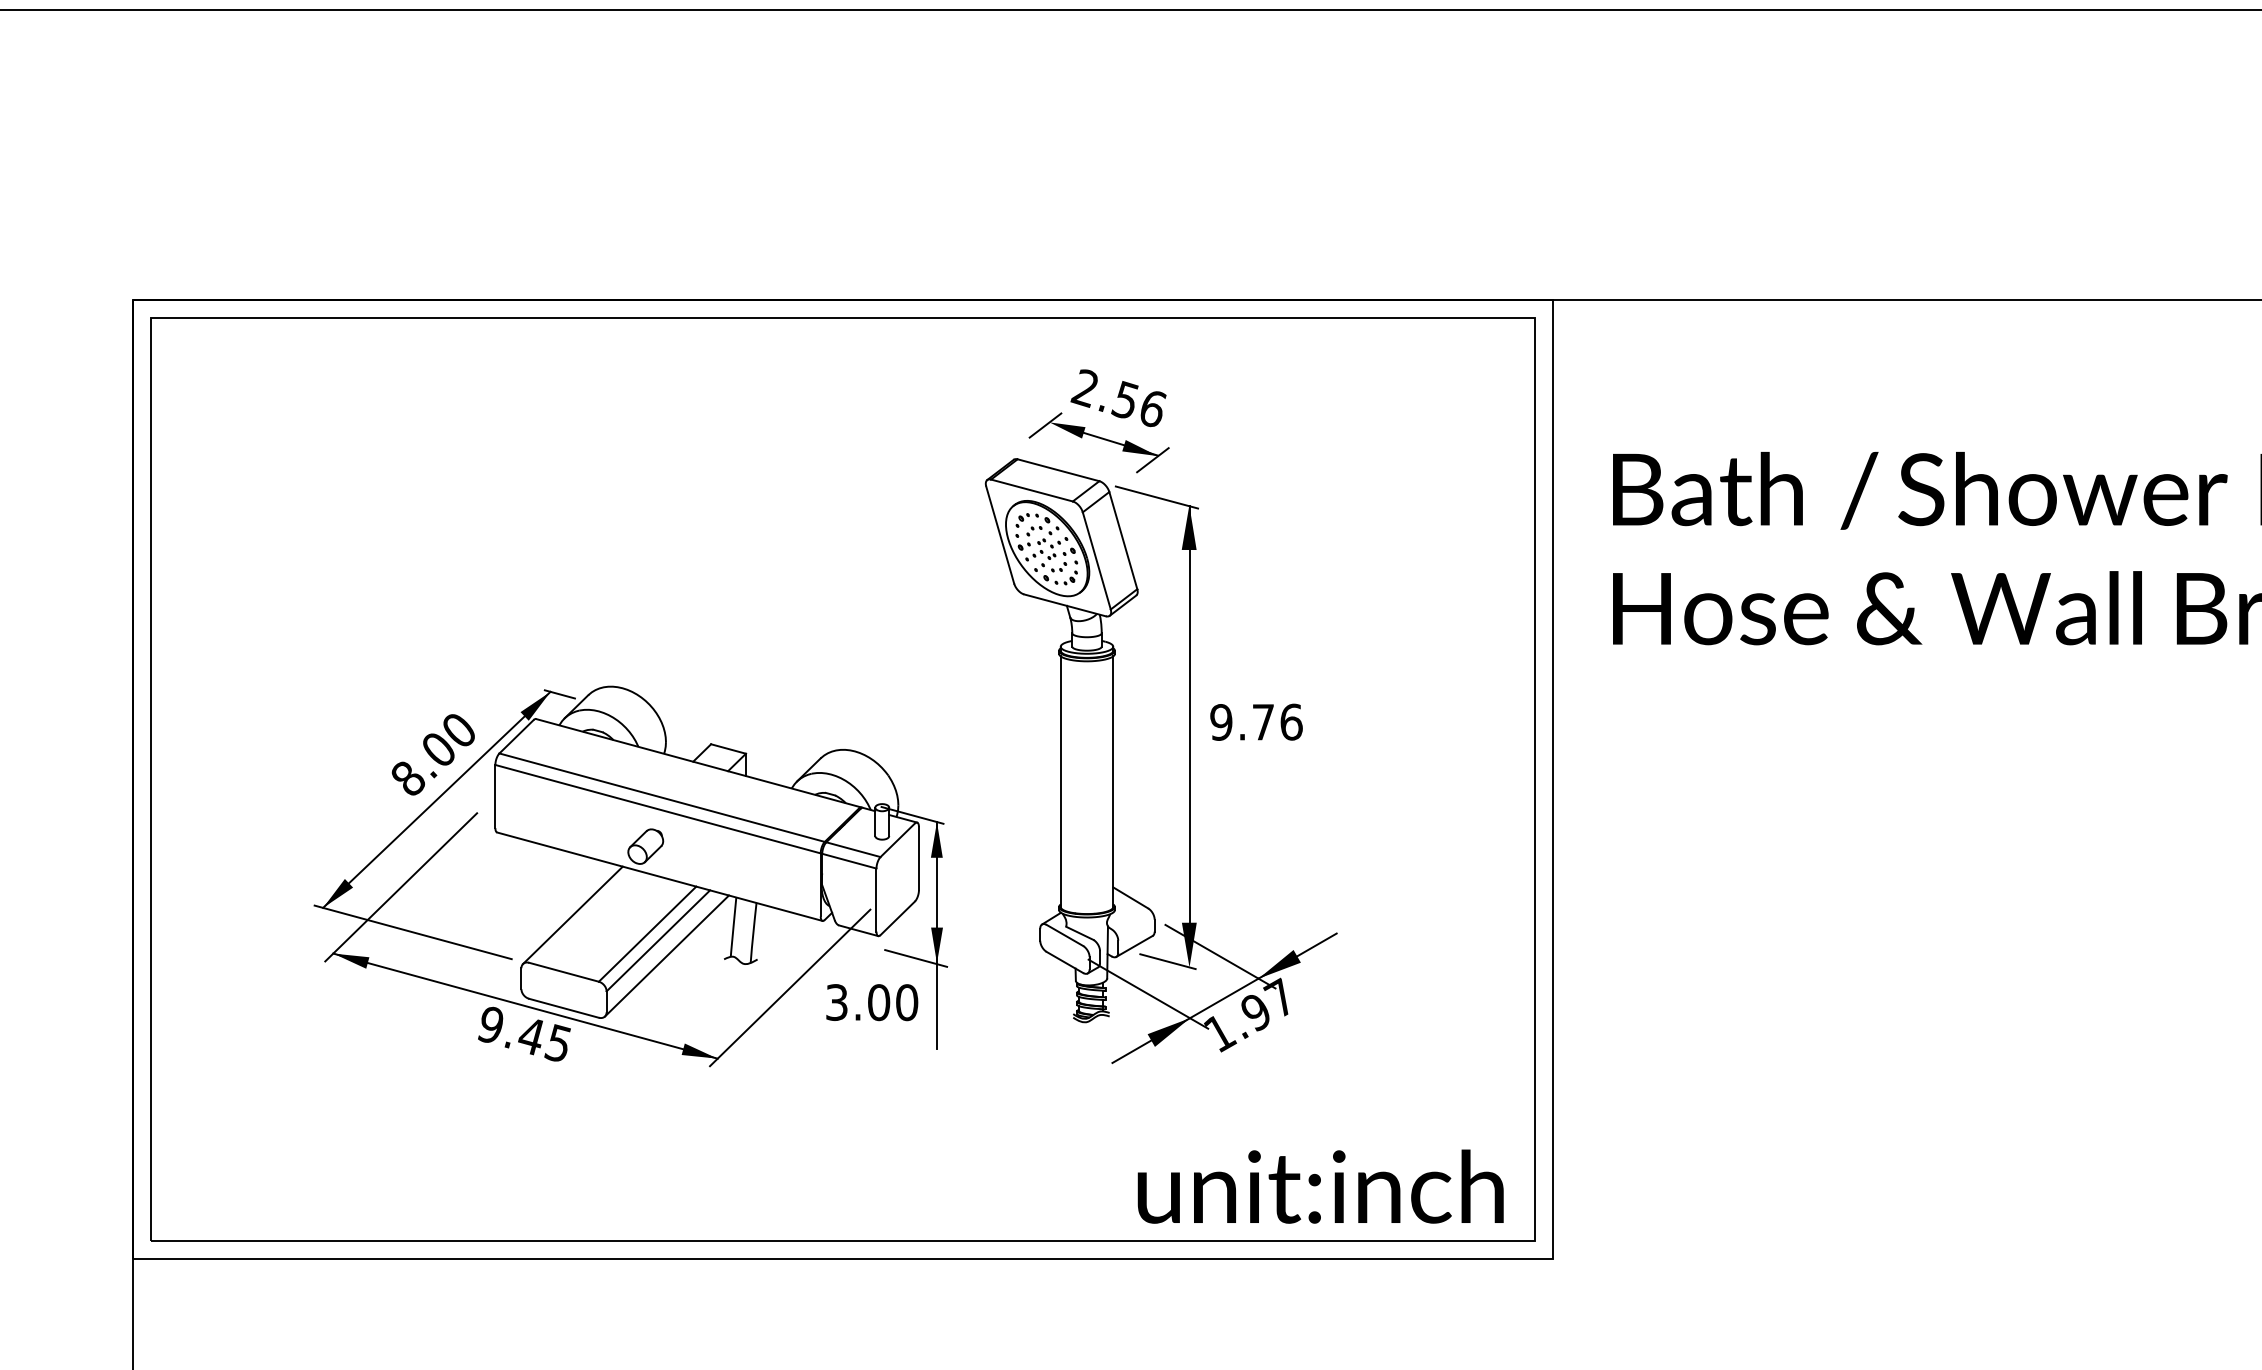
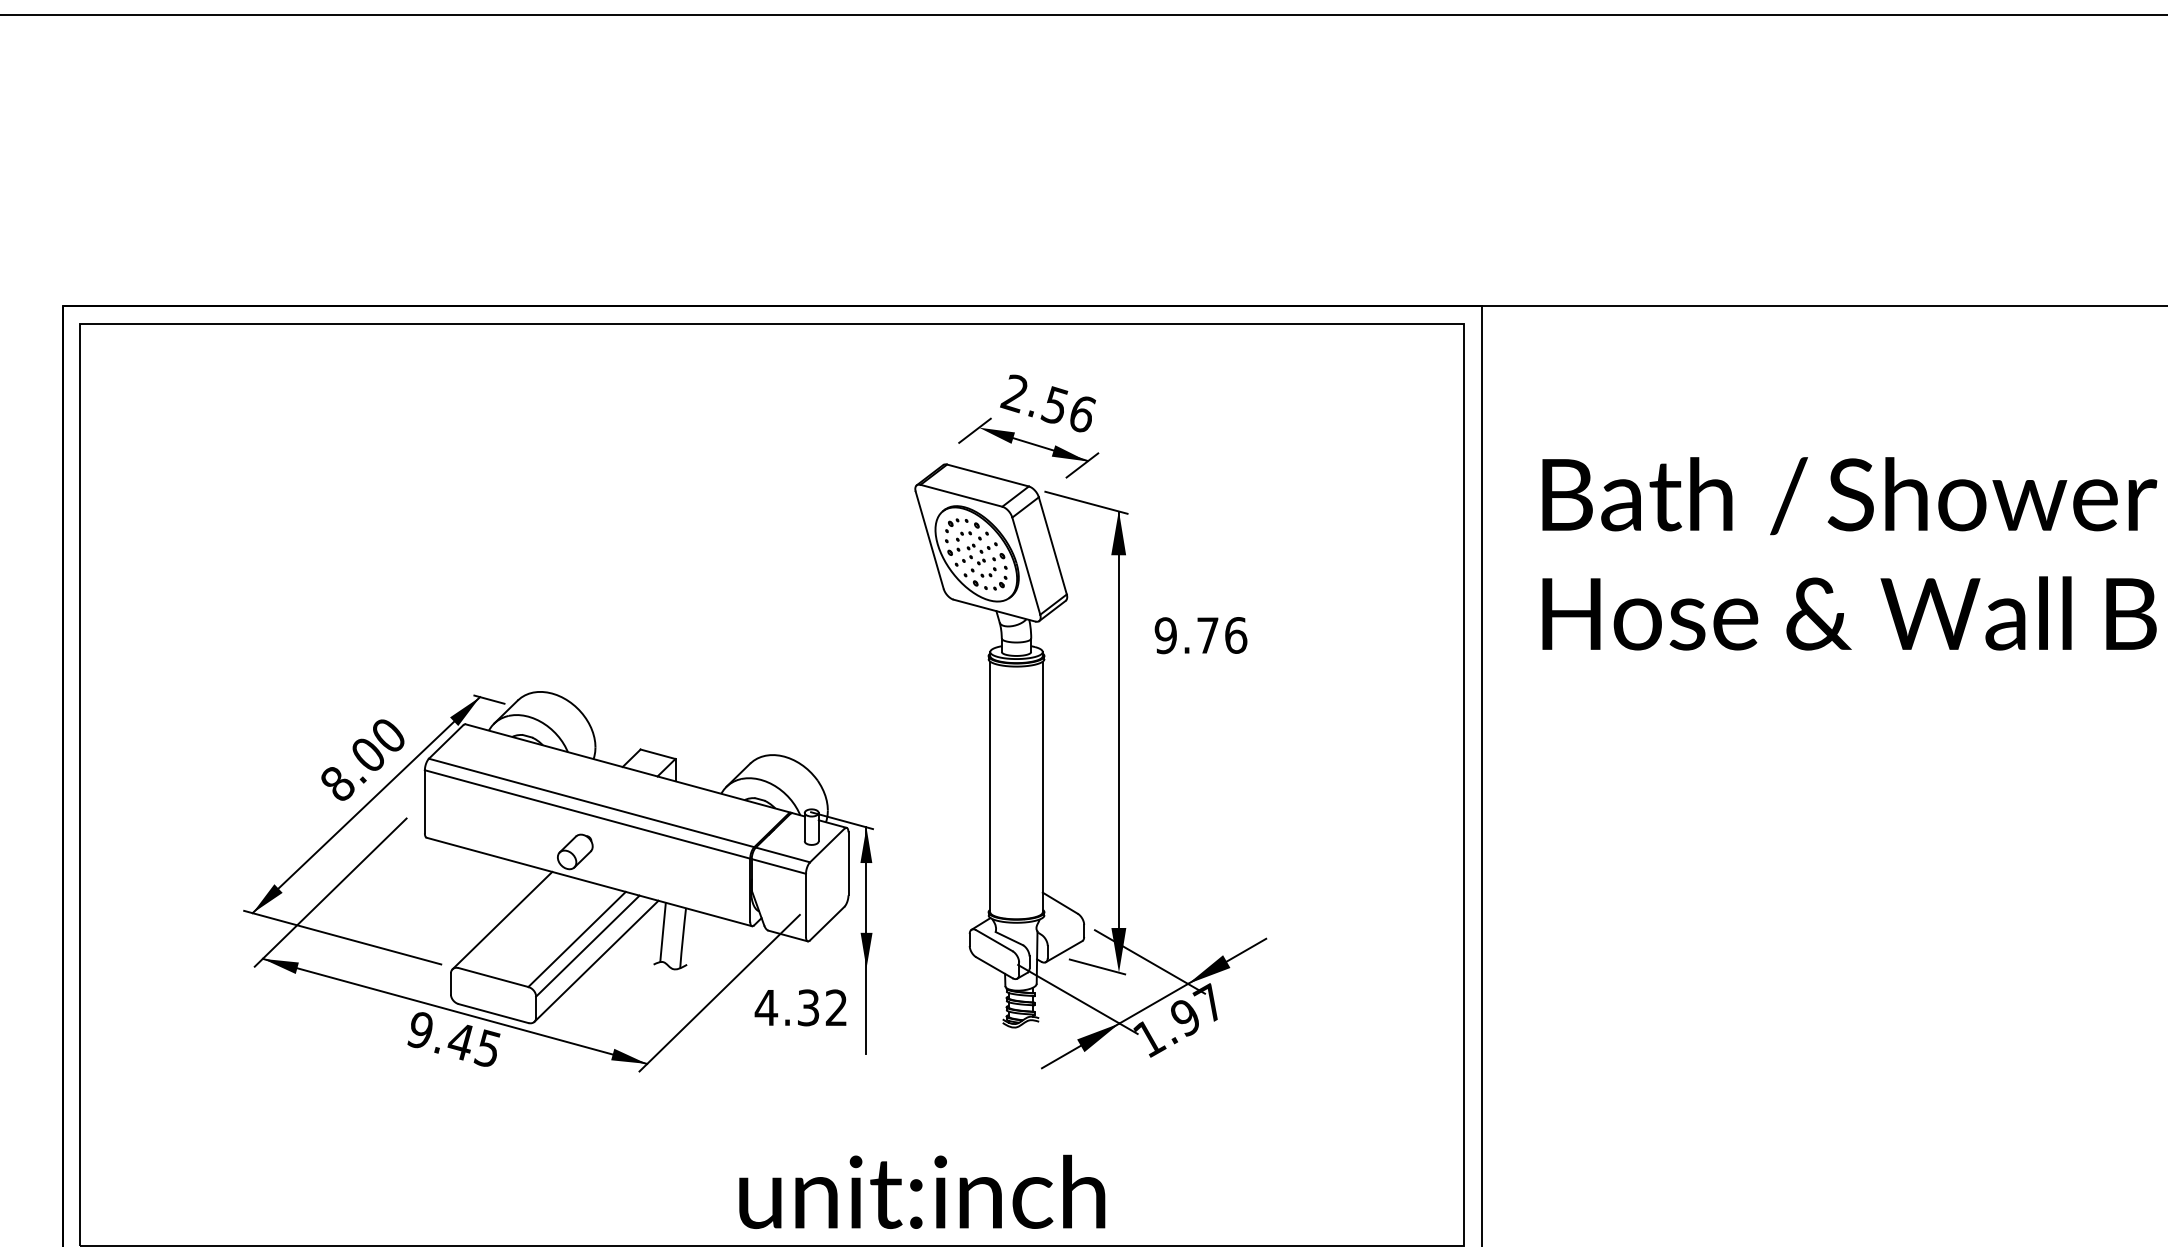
text: (1256, 721) -> (1201, 634), moved
line: (916, 958) -> (846, 963), removed
text: (871, 1002) -> (801, 1007), 3.00 -> 4.32
text: (1320, 1186) -> (922, 1191), moved

